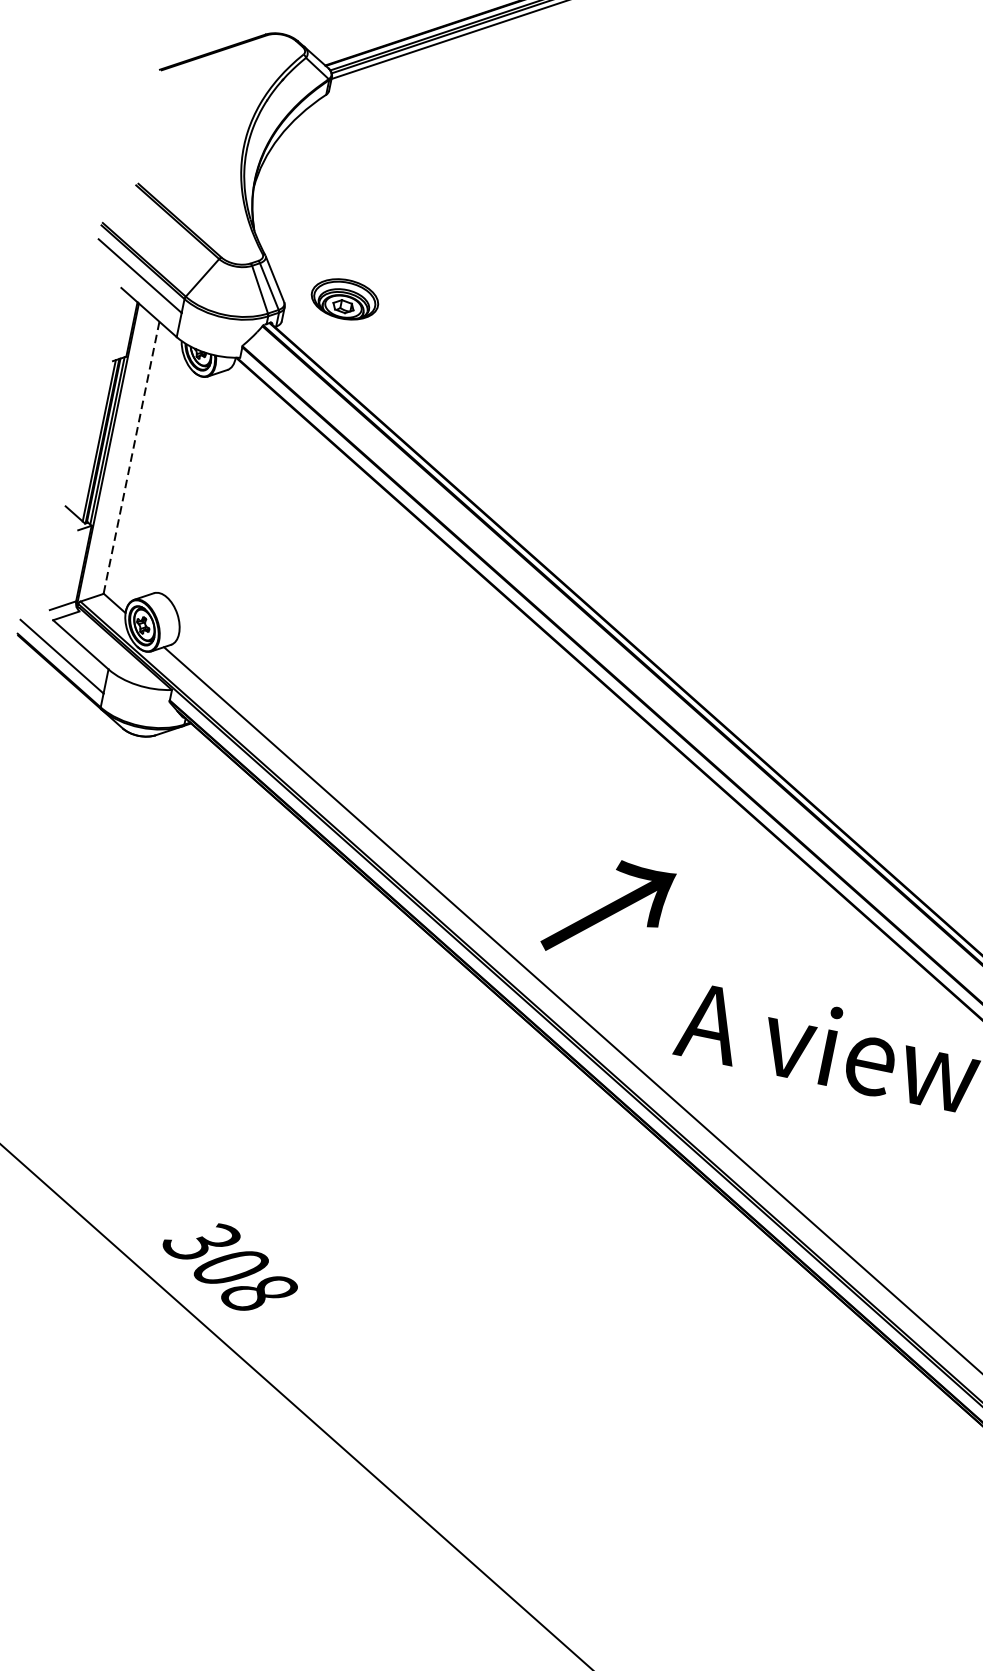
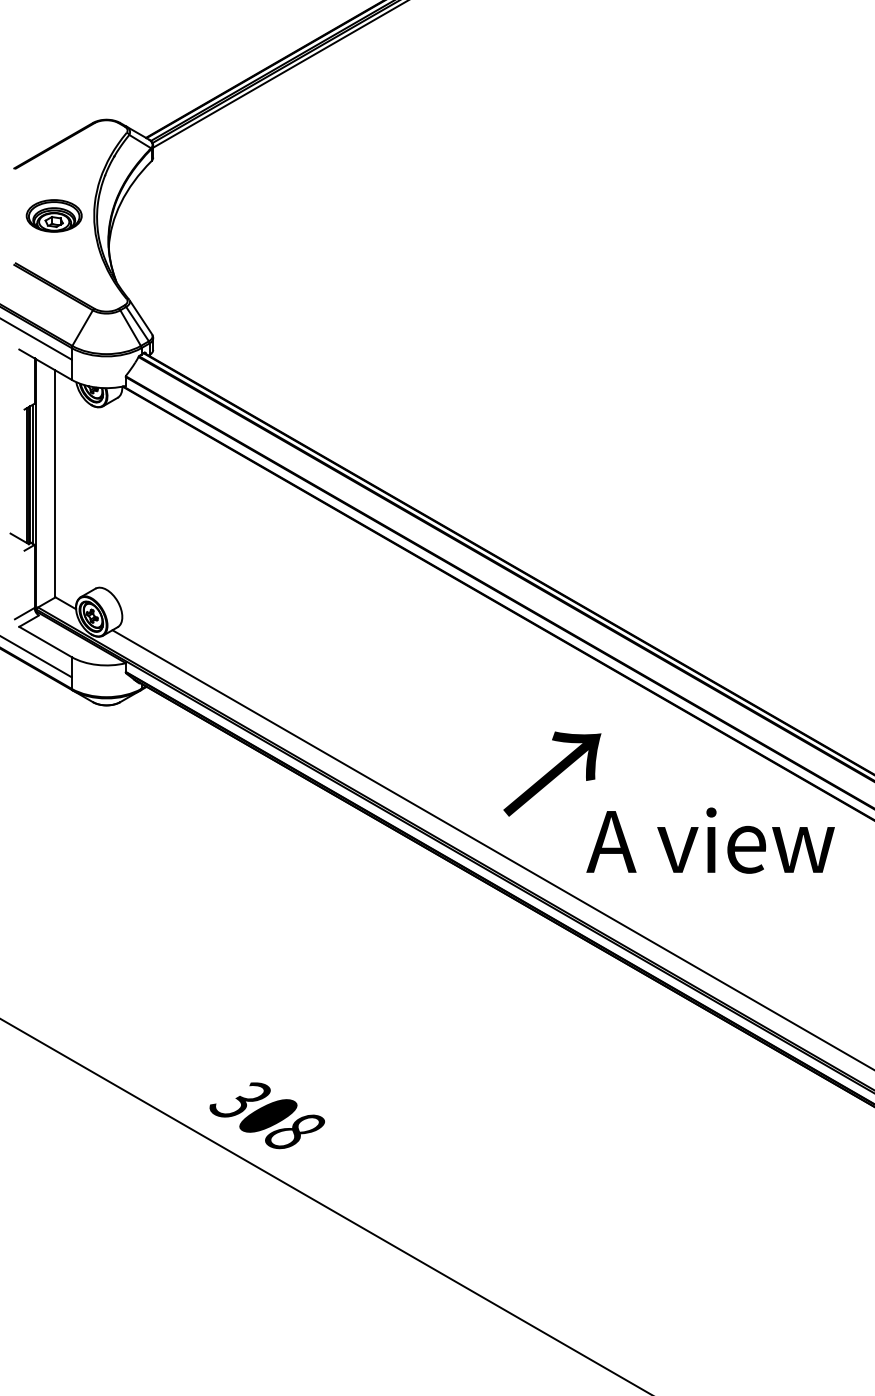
part: (344, 298) -> (53, 215), moved
line: (131, 457) -> (55, 483), dashed -> solid
text: (608, 909) -> (552, 773), moved

